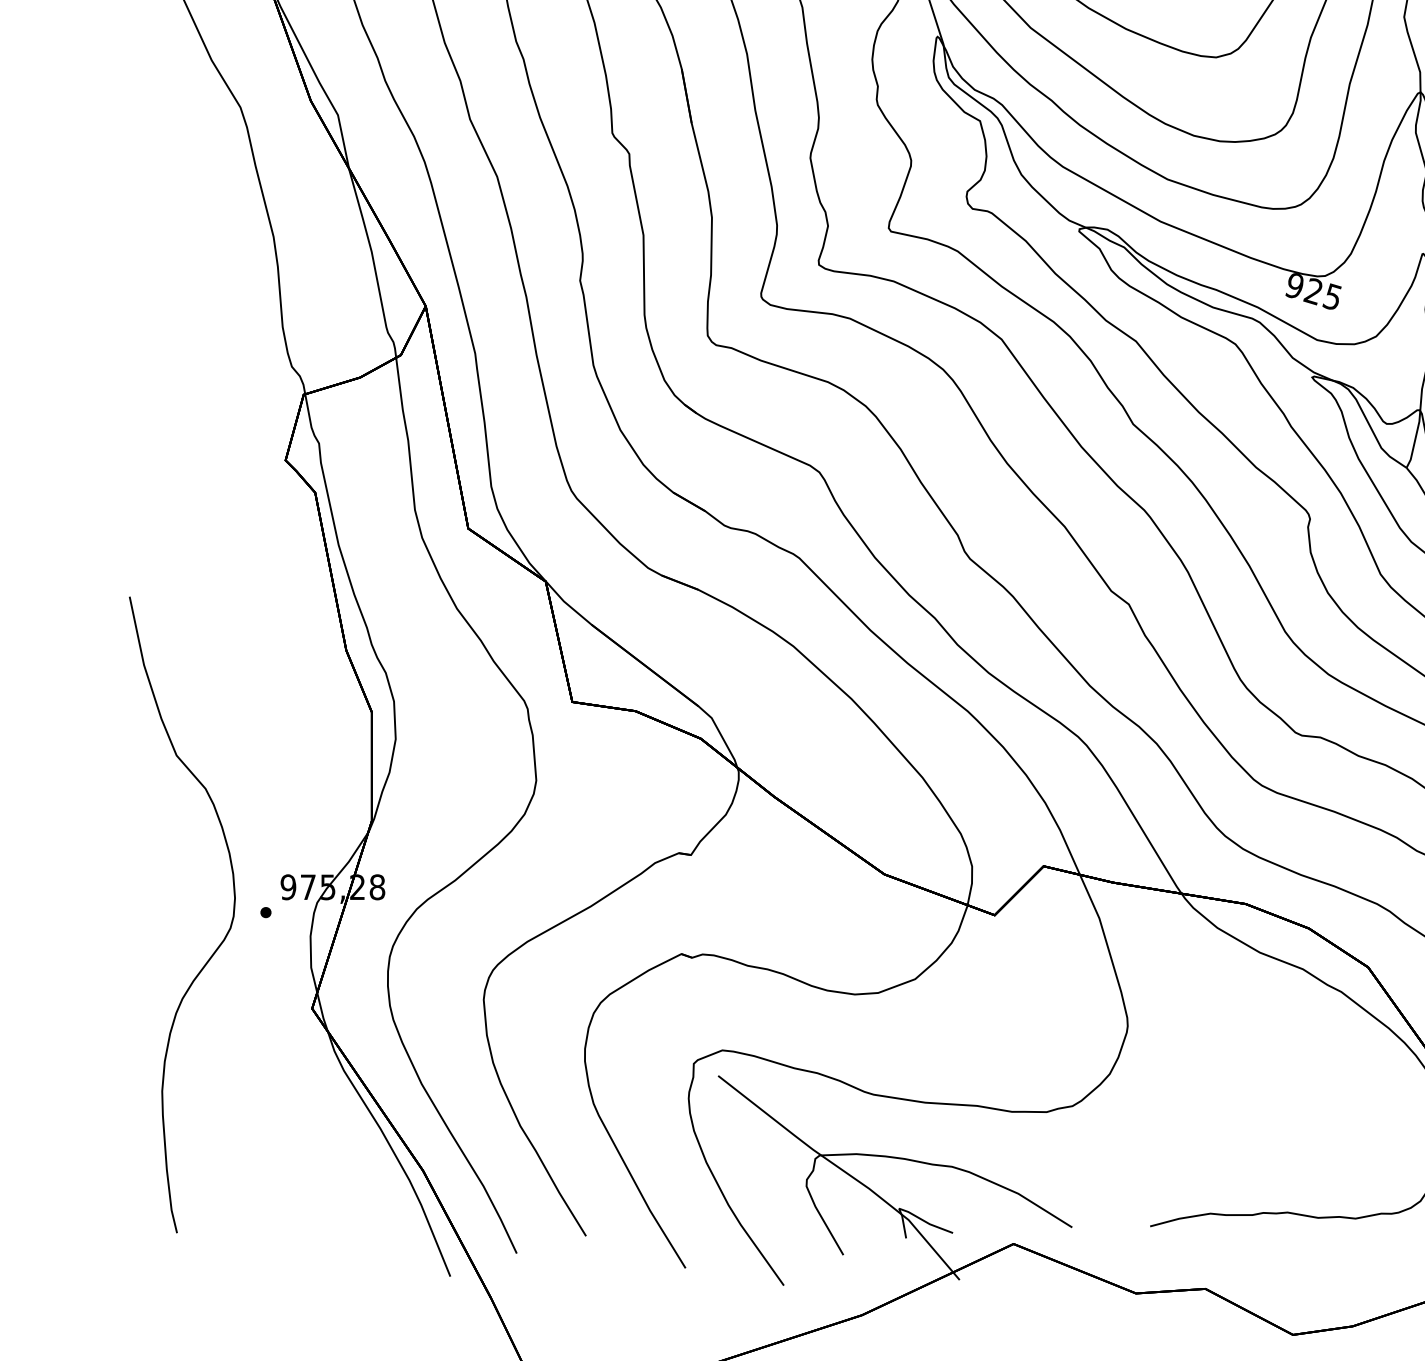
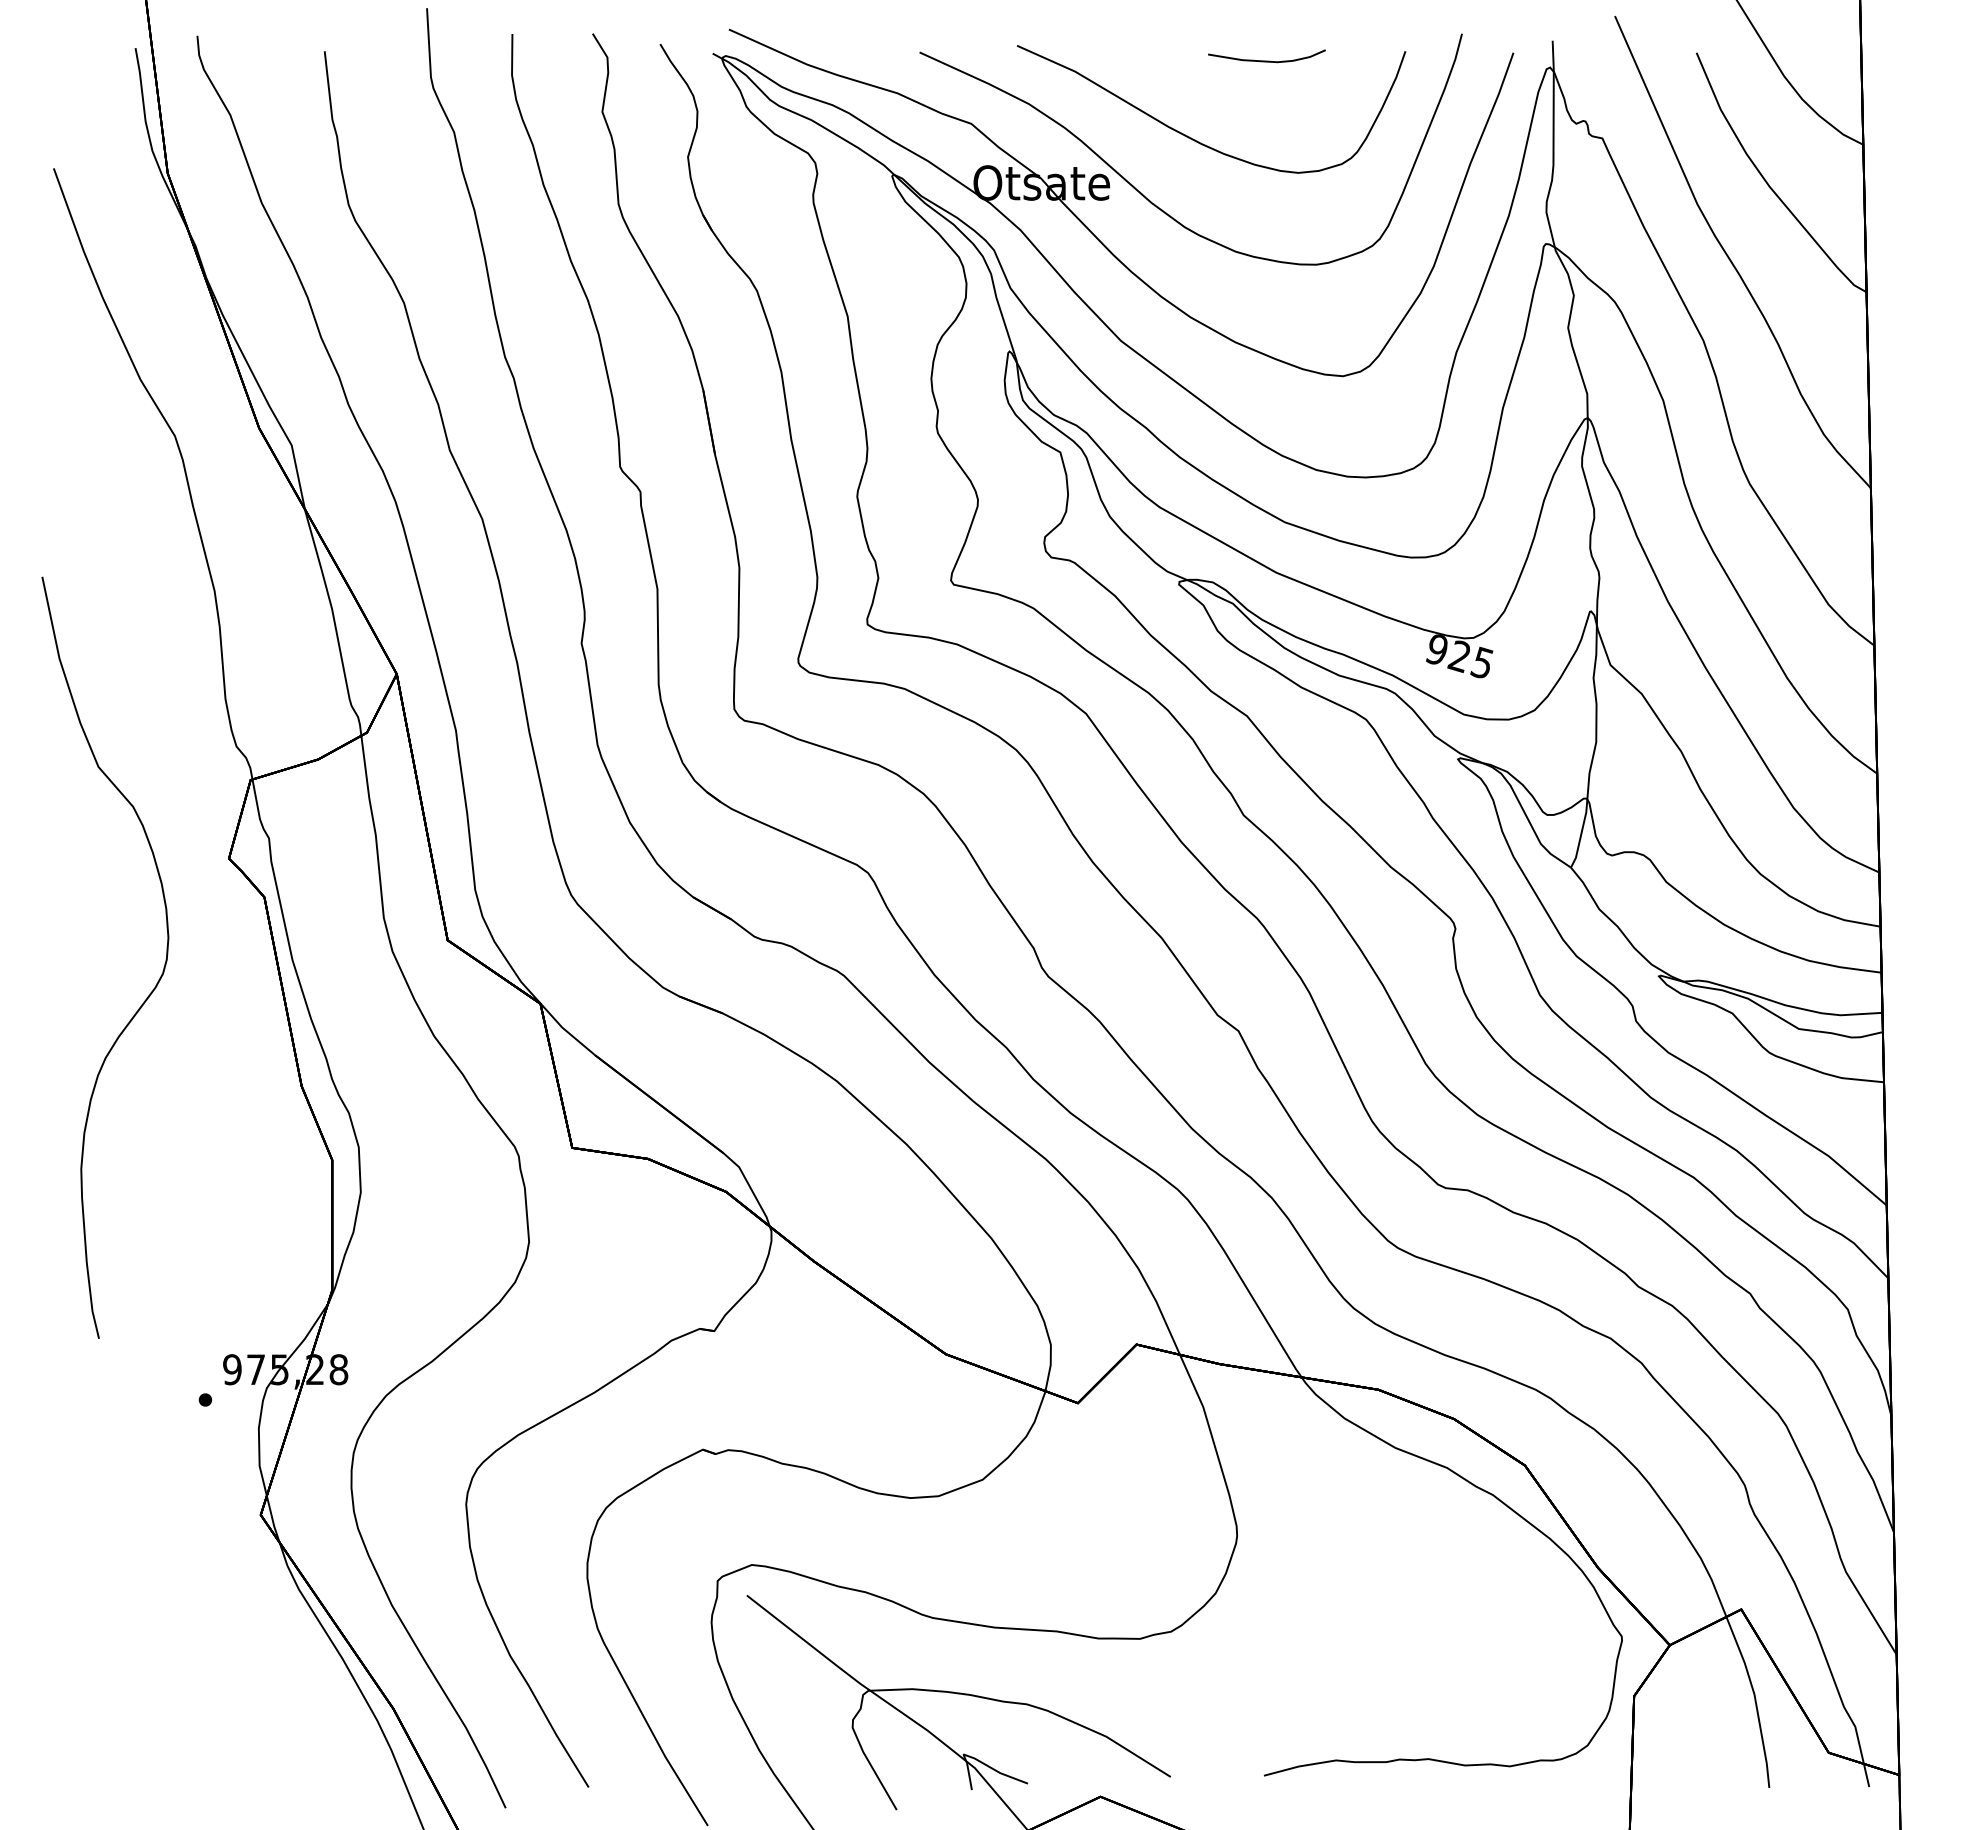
curve: (220, 943) -> (150, 992), moved

